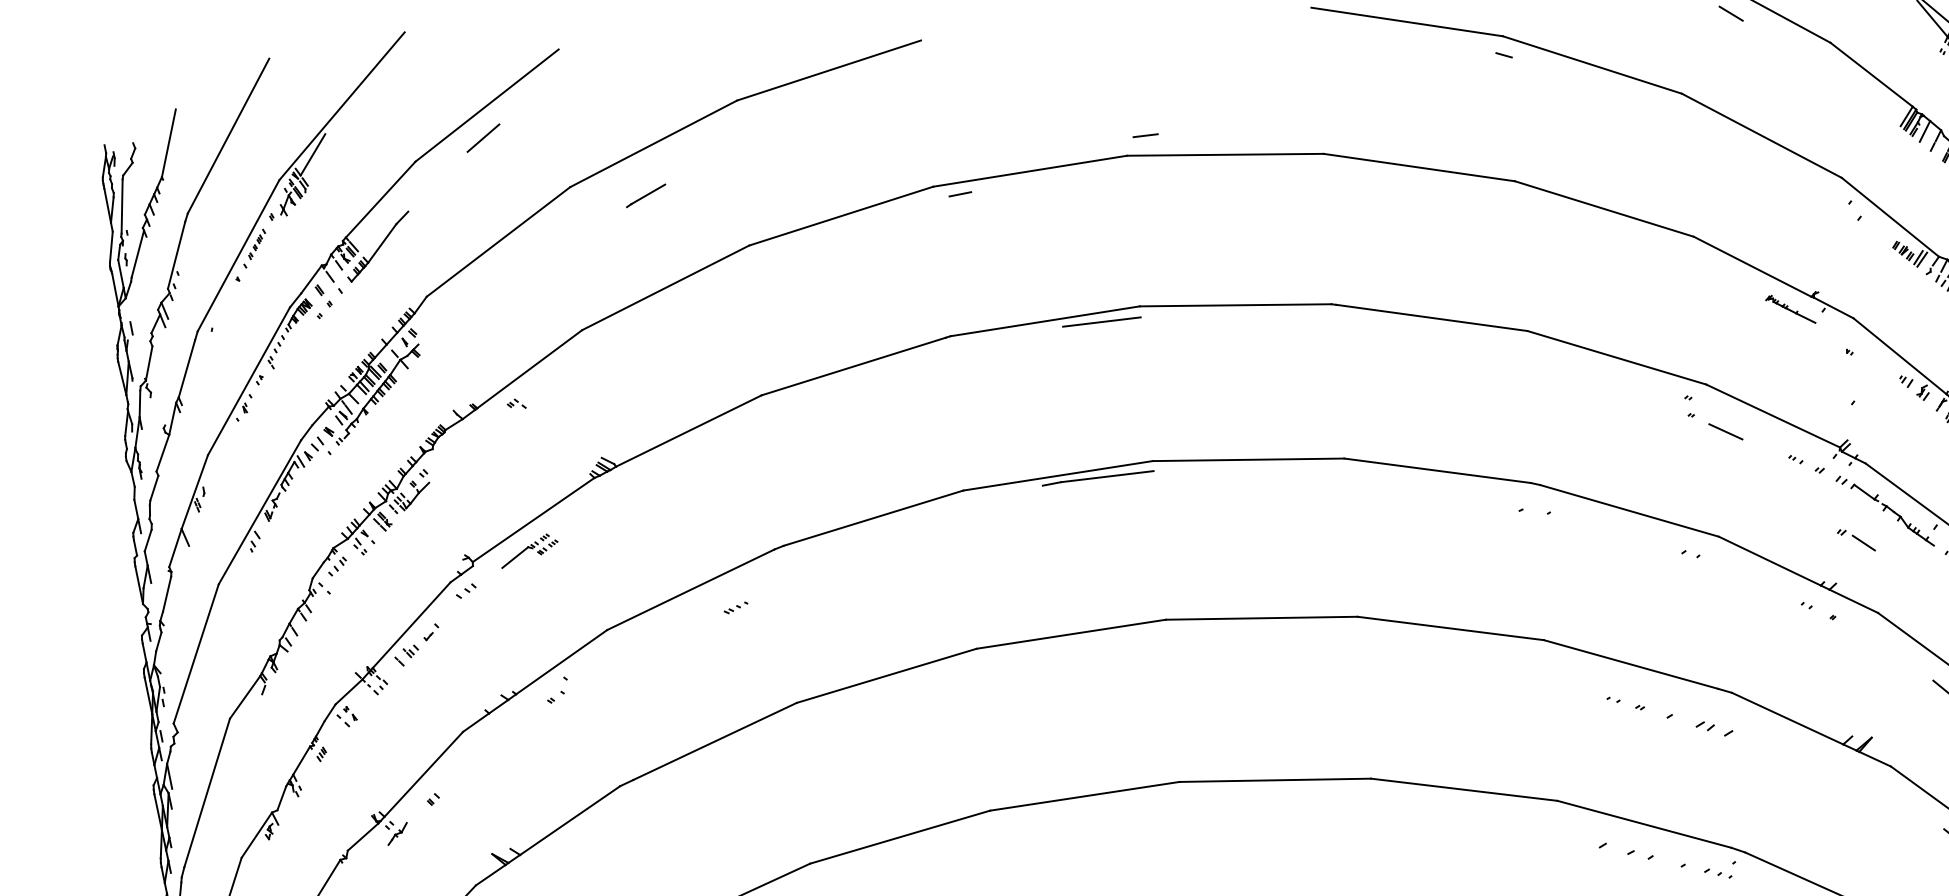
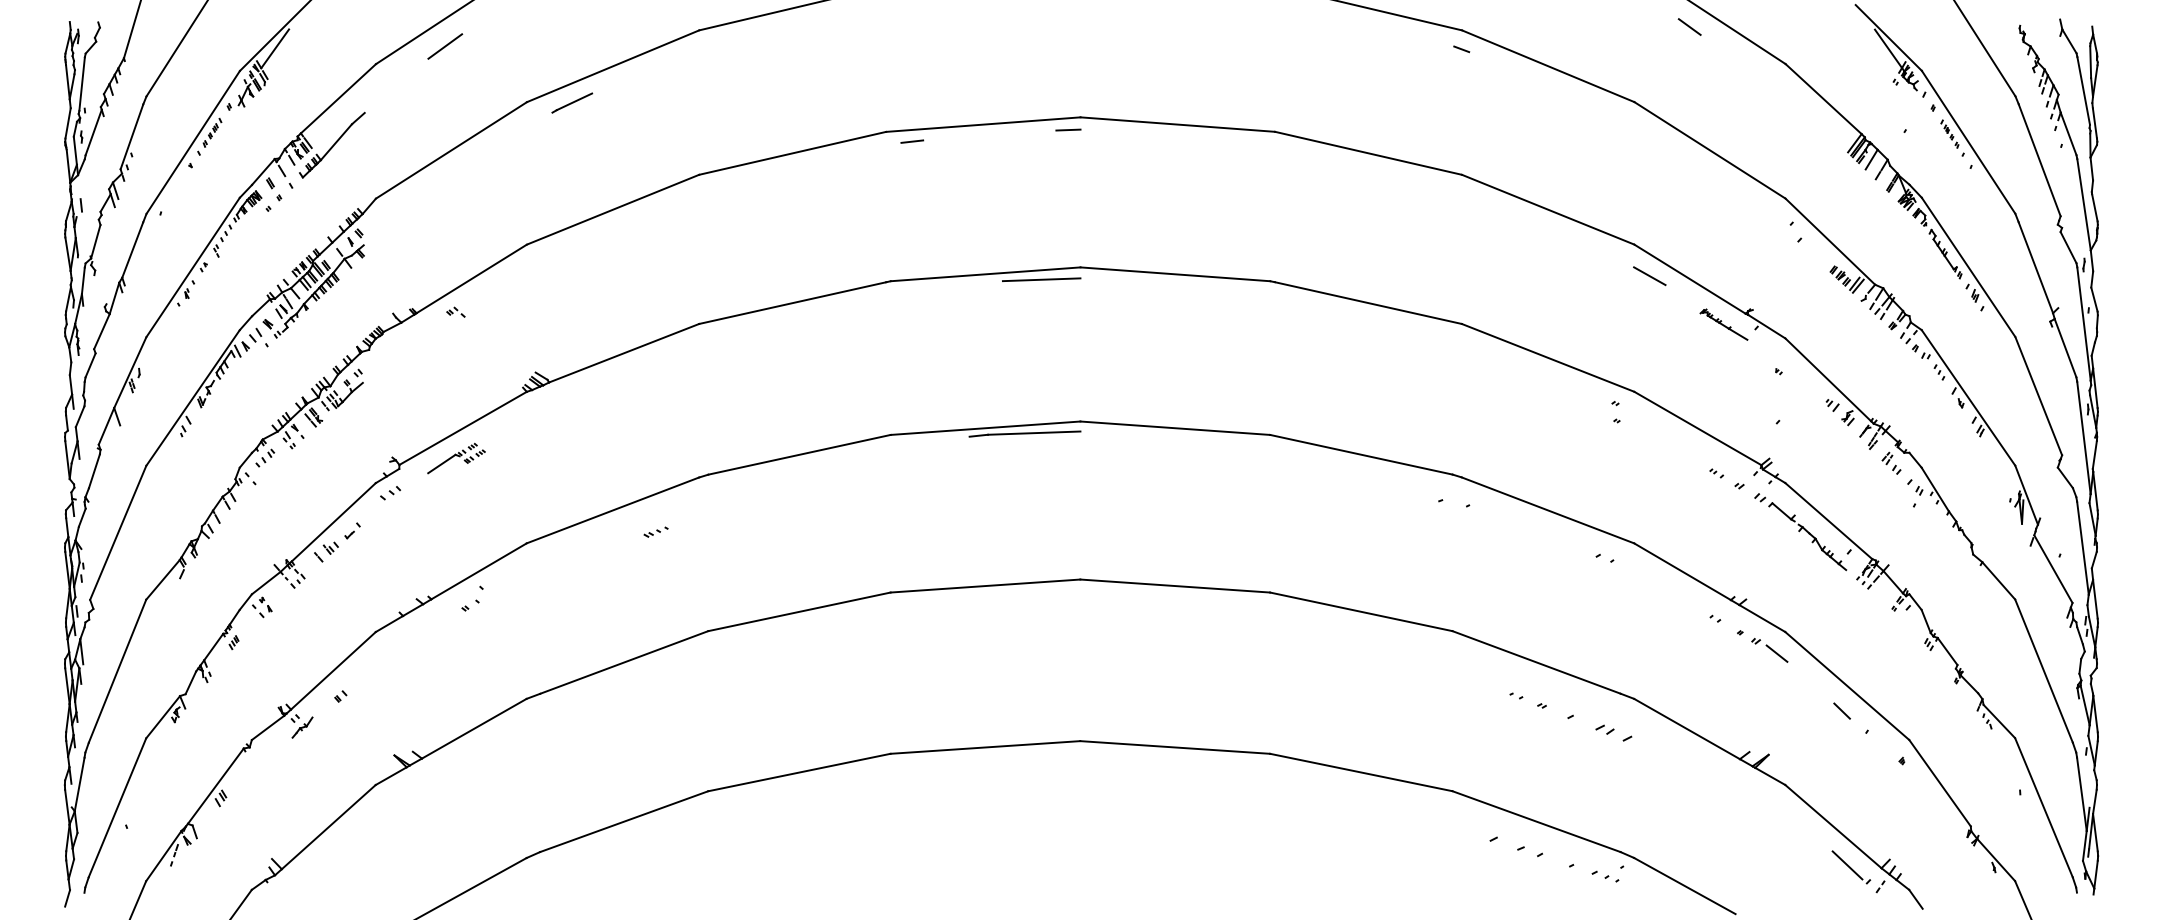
line: (1145, 135) -> (1068, 129), moved
line: (646, 195) -> (572, 102), moved
line: (1725, 432) -> (1649, 276), moved
part: (1856, 540) -> (1769, 650), moved

